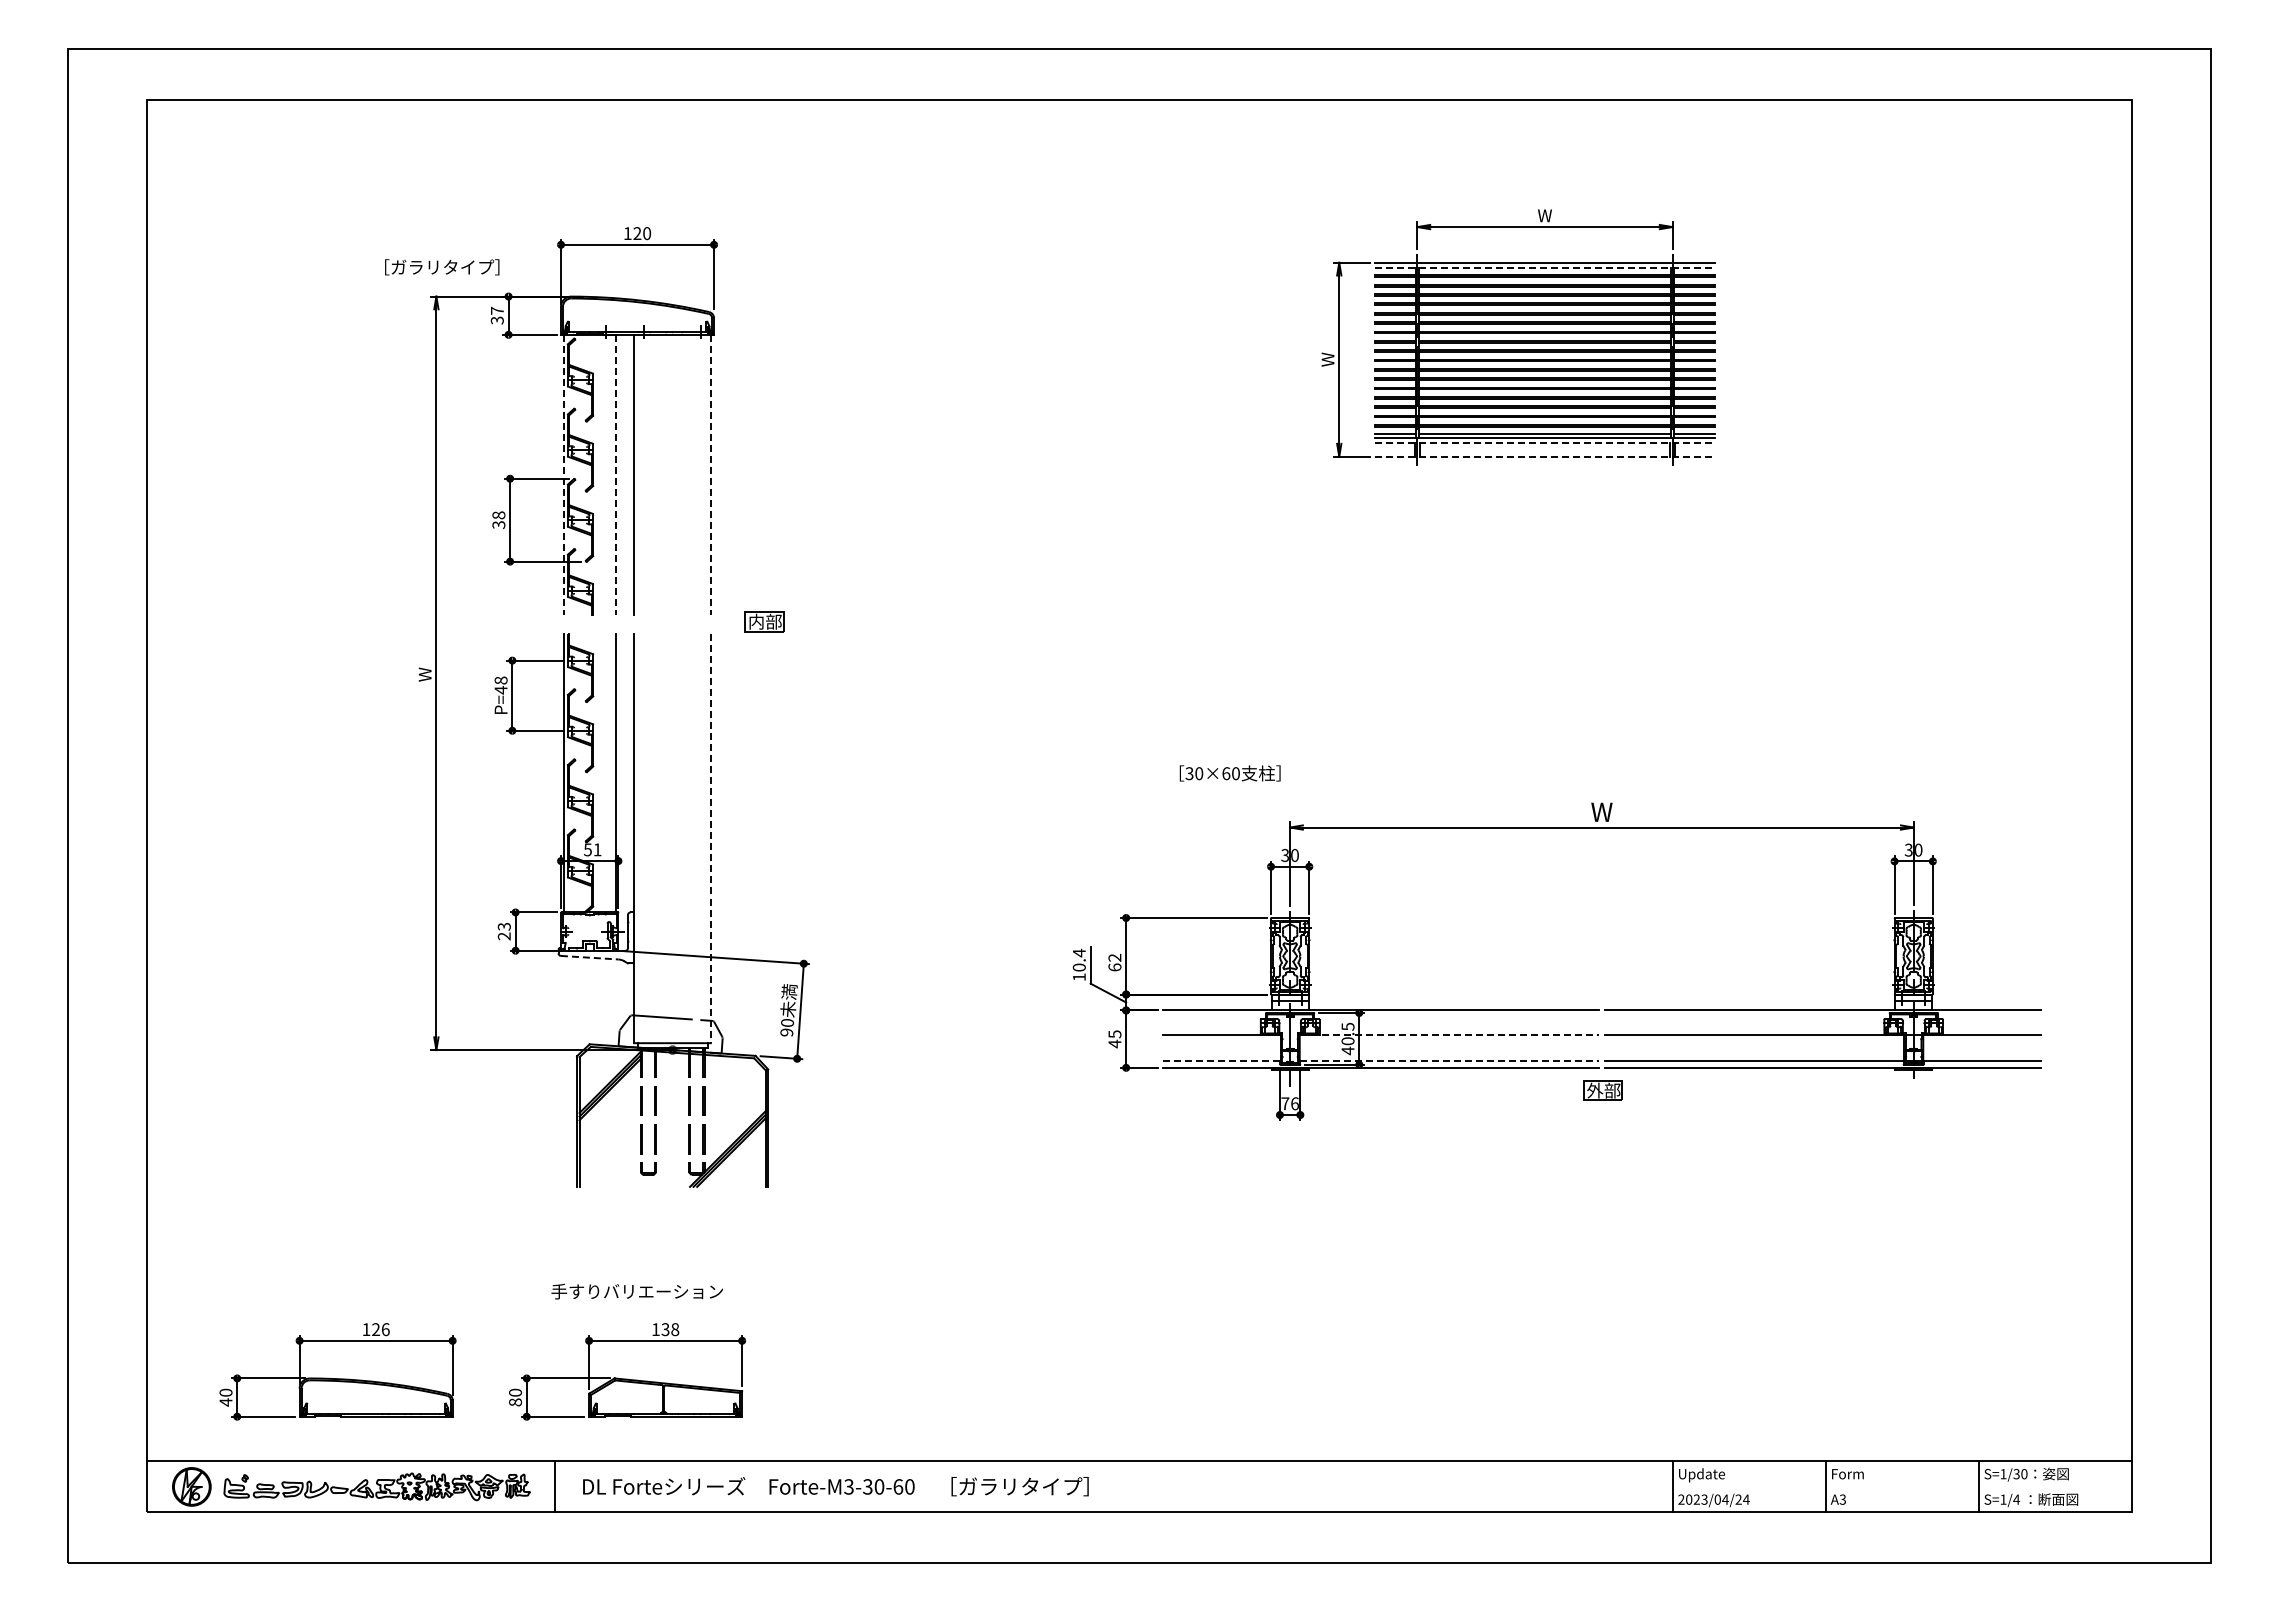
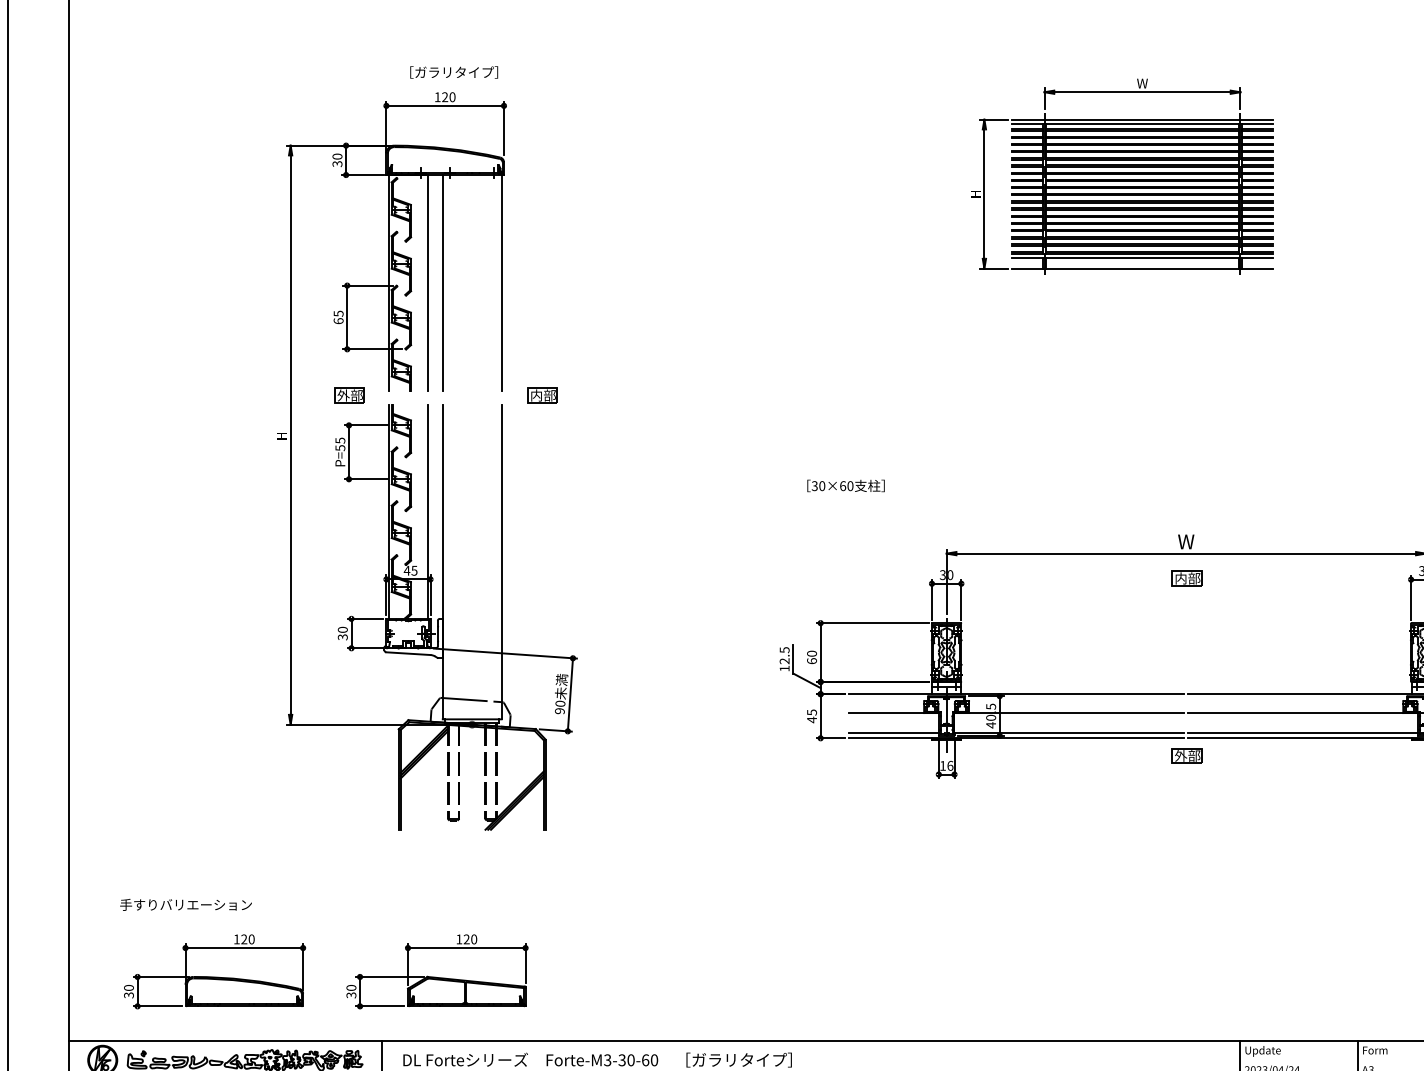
text: (442, 267) -> (454, 72), moved
line: (1545, 267) -> (1142, 123), dashed -> solid
text: (496, 310) -> (336, 156), 37 -> 30
text: (1327, 359) -> (975, 193), W -> H
line: (1545, 443) -> (1142, 258), dashed -> solid
line: (1545, 456) -> (1142, 268), dashed -> solid
line: (563, 475) -> (388, 283), dashed -> solid
line: (615, 475) -> (428, 283), dashed -> solid
line: (710, 475) -> (501, 283), dashed -> solid
text: (498, 520) -> (338, 317), 38 -> 65
part: (512, 621) -> (349, 395), added
text: (424, 674) -> (281, 436), W -> H
text: (500, 685) -> (339, 444), P=48 -> P=55
text: (1229, 773) -> (845, 485), moved
line: (710, 839) -> (501, 562), dashed -> solid
text: (592, 849) -> (410, 570), 51 -> 45
part: (1602, 859) -> (1186, 578), added
text: (504, 931) -> (342, 633), 23 -> 30
line: (589, 957) -> (408, 653), dashed -> solid
text: (1114, 957) -> (811, 653), 62 -> 60
text: (1079, 959) -> (784, 655), 10.4 -> 12.5
line: (1449, 1035) -> (1069, 713), dashed -> solid
line: (1221, 1060) -> (893, 732), dashed -> solid
line: (1449, 1060) -> (1069, 732), dashed -> solid
text: (1285, 1103) -> (943, 765), 76 -> 16
text: (636, 1291) -> (185, 904), moved
text: (385, 1329) -> (251, 939), 126 -> 120
text: (670, 1329) -> (470, 939), 138 -> 120
text: (225, 1402) -> (128, 995), 40 -> 30
text: (515, 1402) -> (351, 995), 80 -> 30

